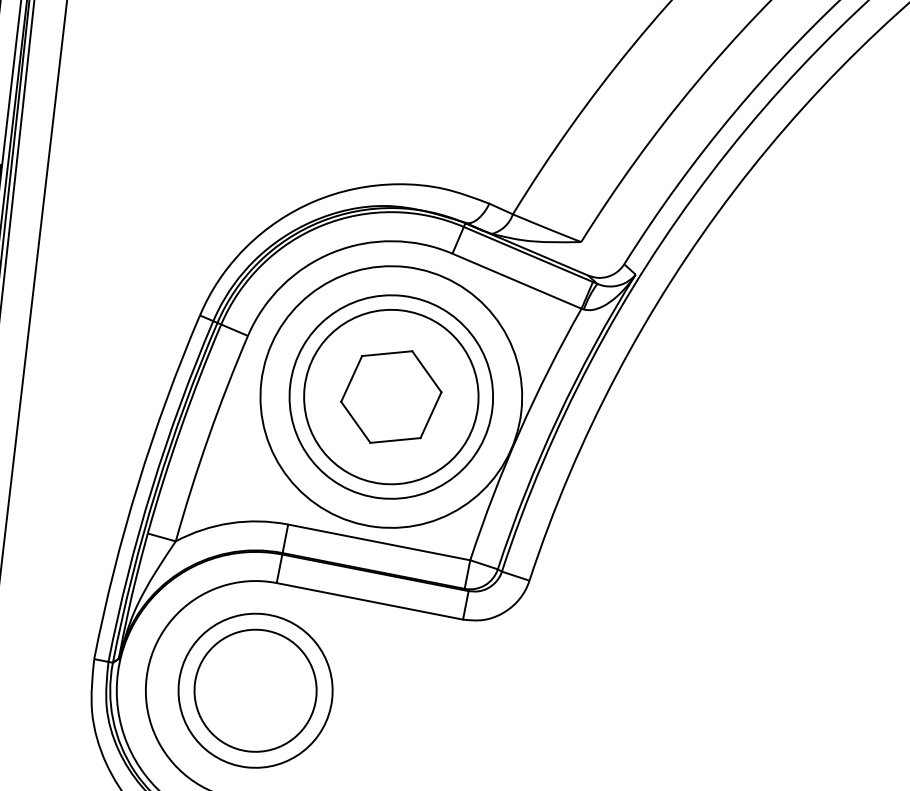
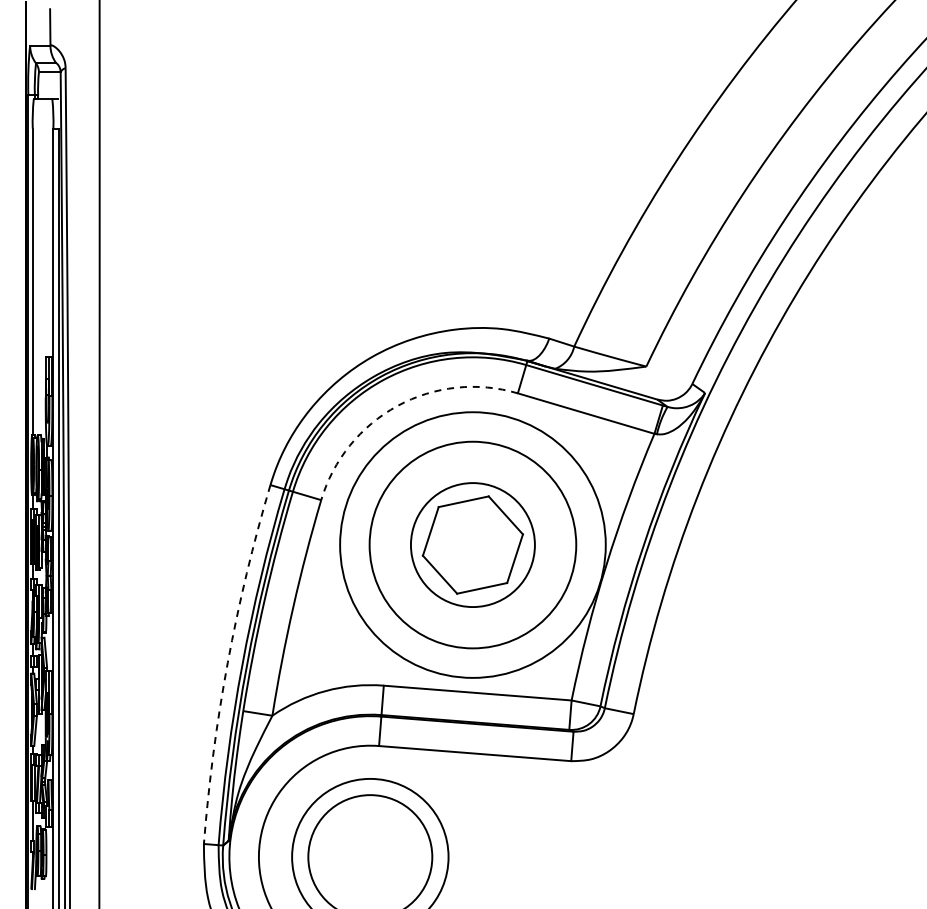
arc: (333, 252) -> (397, 406), solid -> dashed
circle: (390, 396) -> (472, 544), size x0.7
arc: (137, 484) -> (227, 662), solid -> dashed

